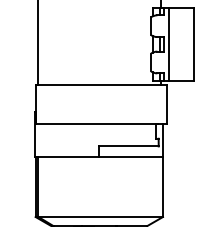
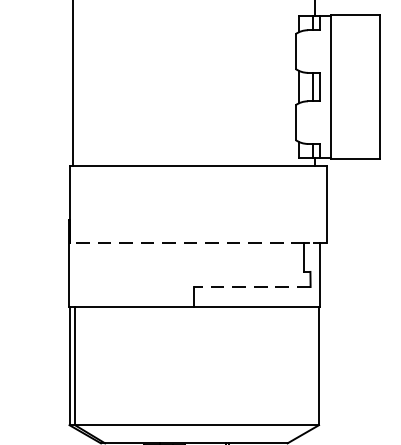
line: (101, 123) -> (198, 242), solid -> dashed
line: (129, 146) -> (253, 287), solid -> dashed

